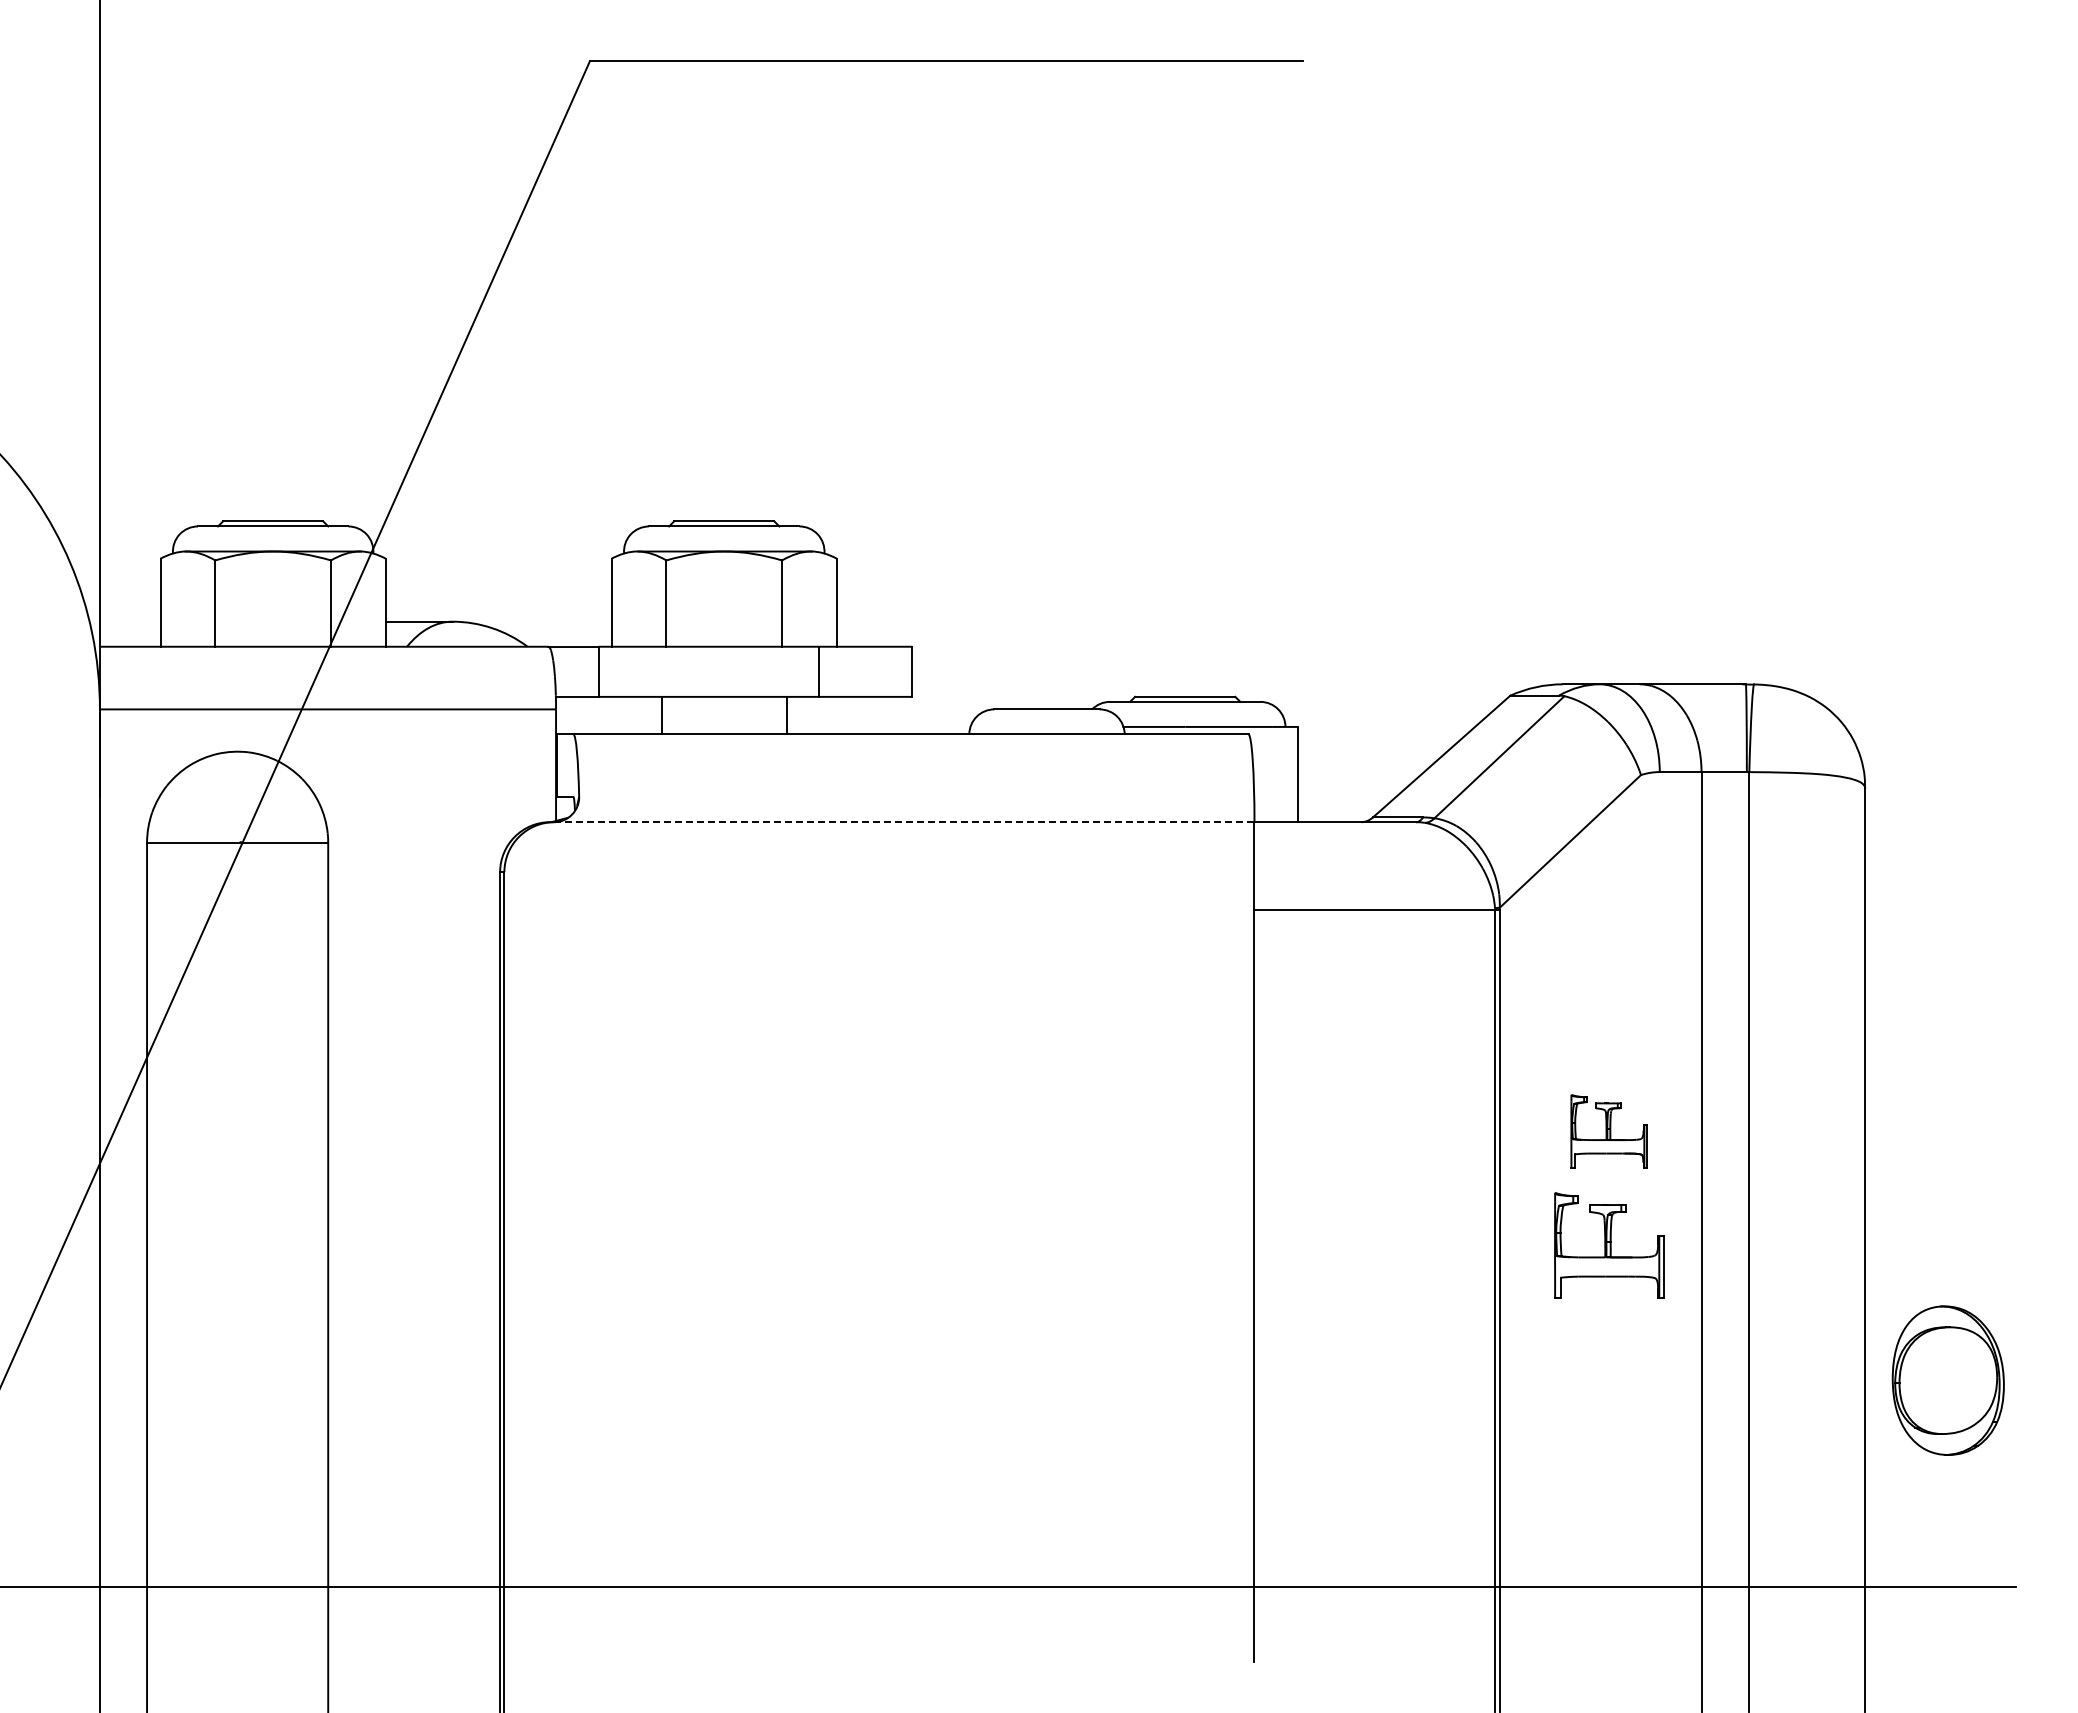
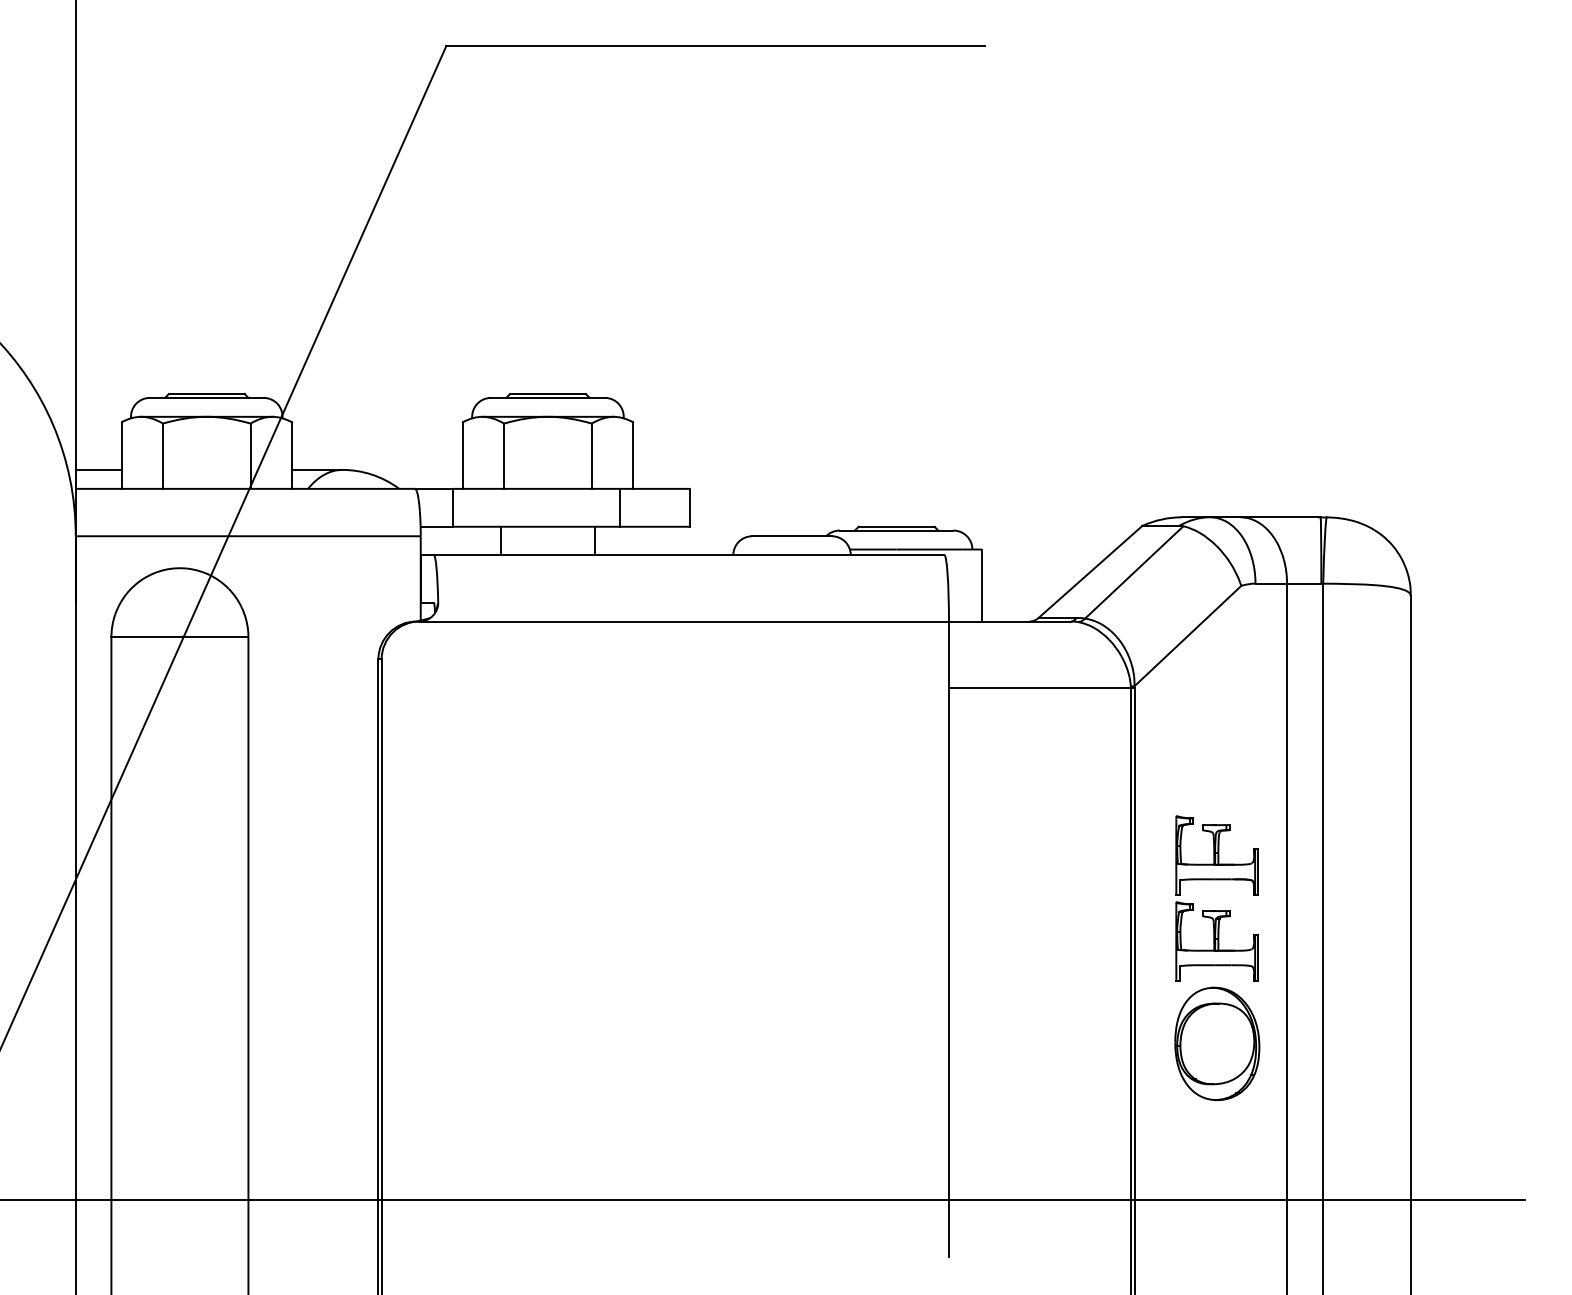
line: (129, 621) -> (98, 469), added
line: (903, 822) -> (683, 621), dashed -> solid
part: (1609, 1131) -> (1217, 855), size x1.43
part: (1947, 1380) -> (1216, 1043), moved

